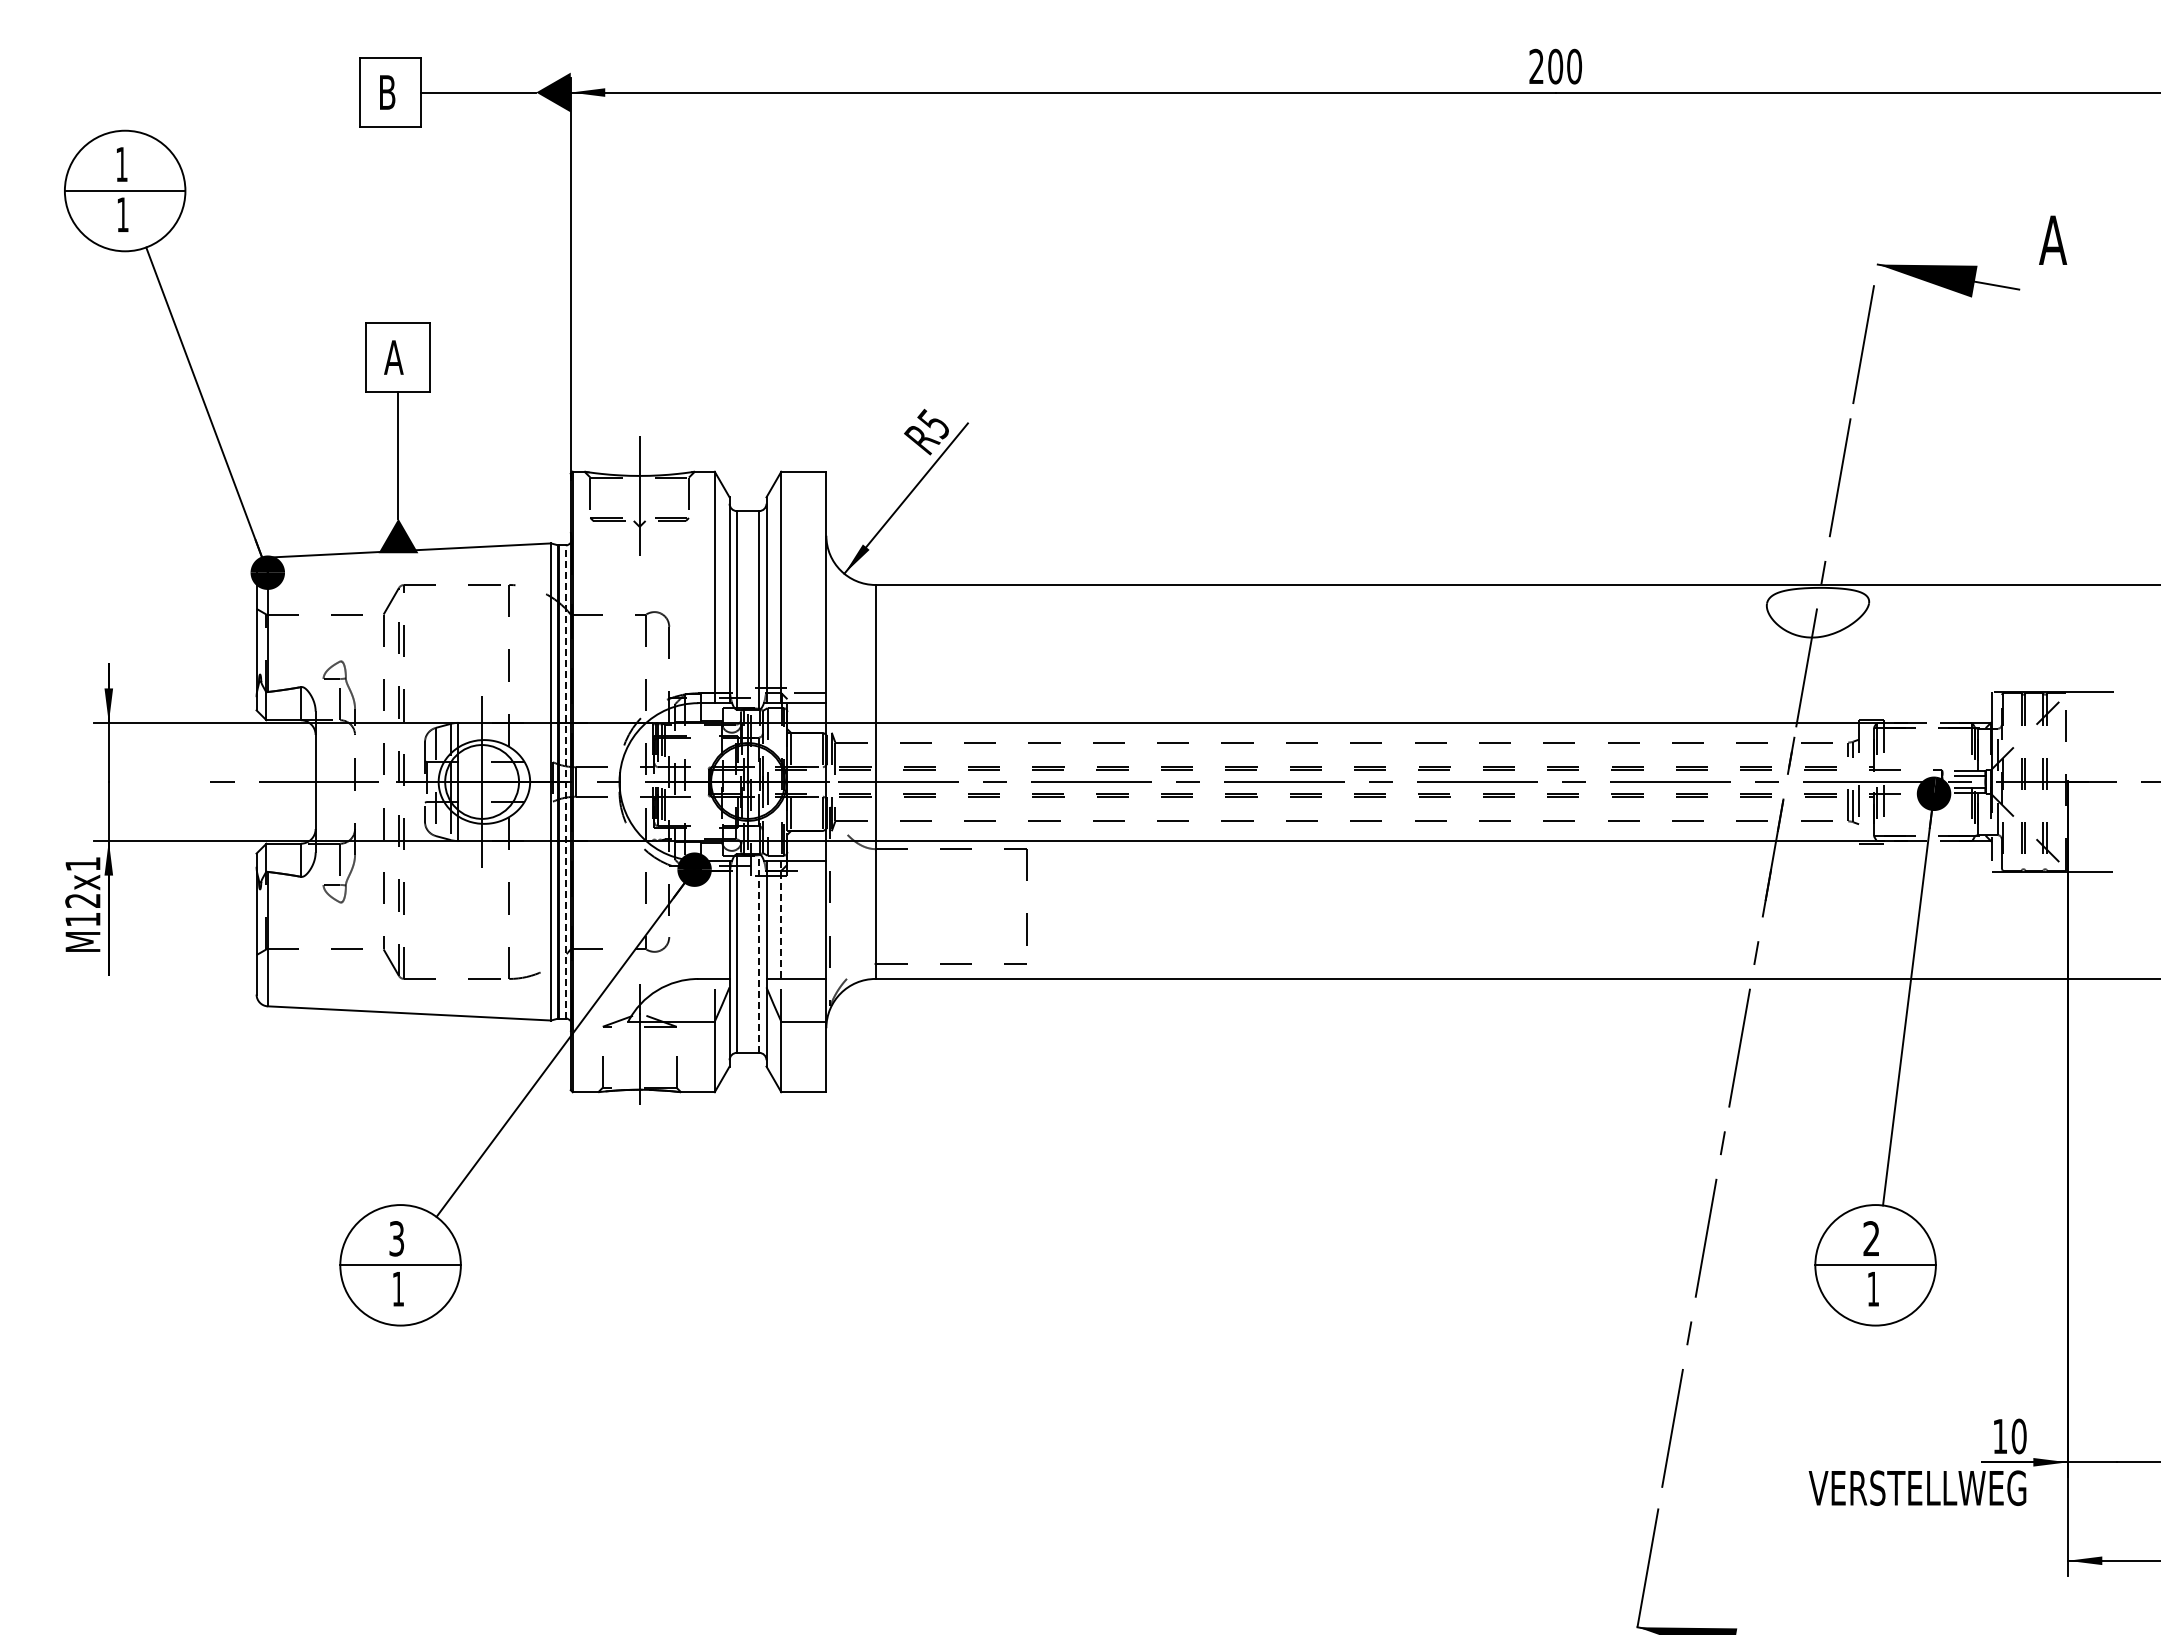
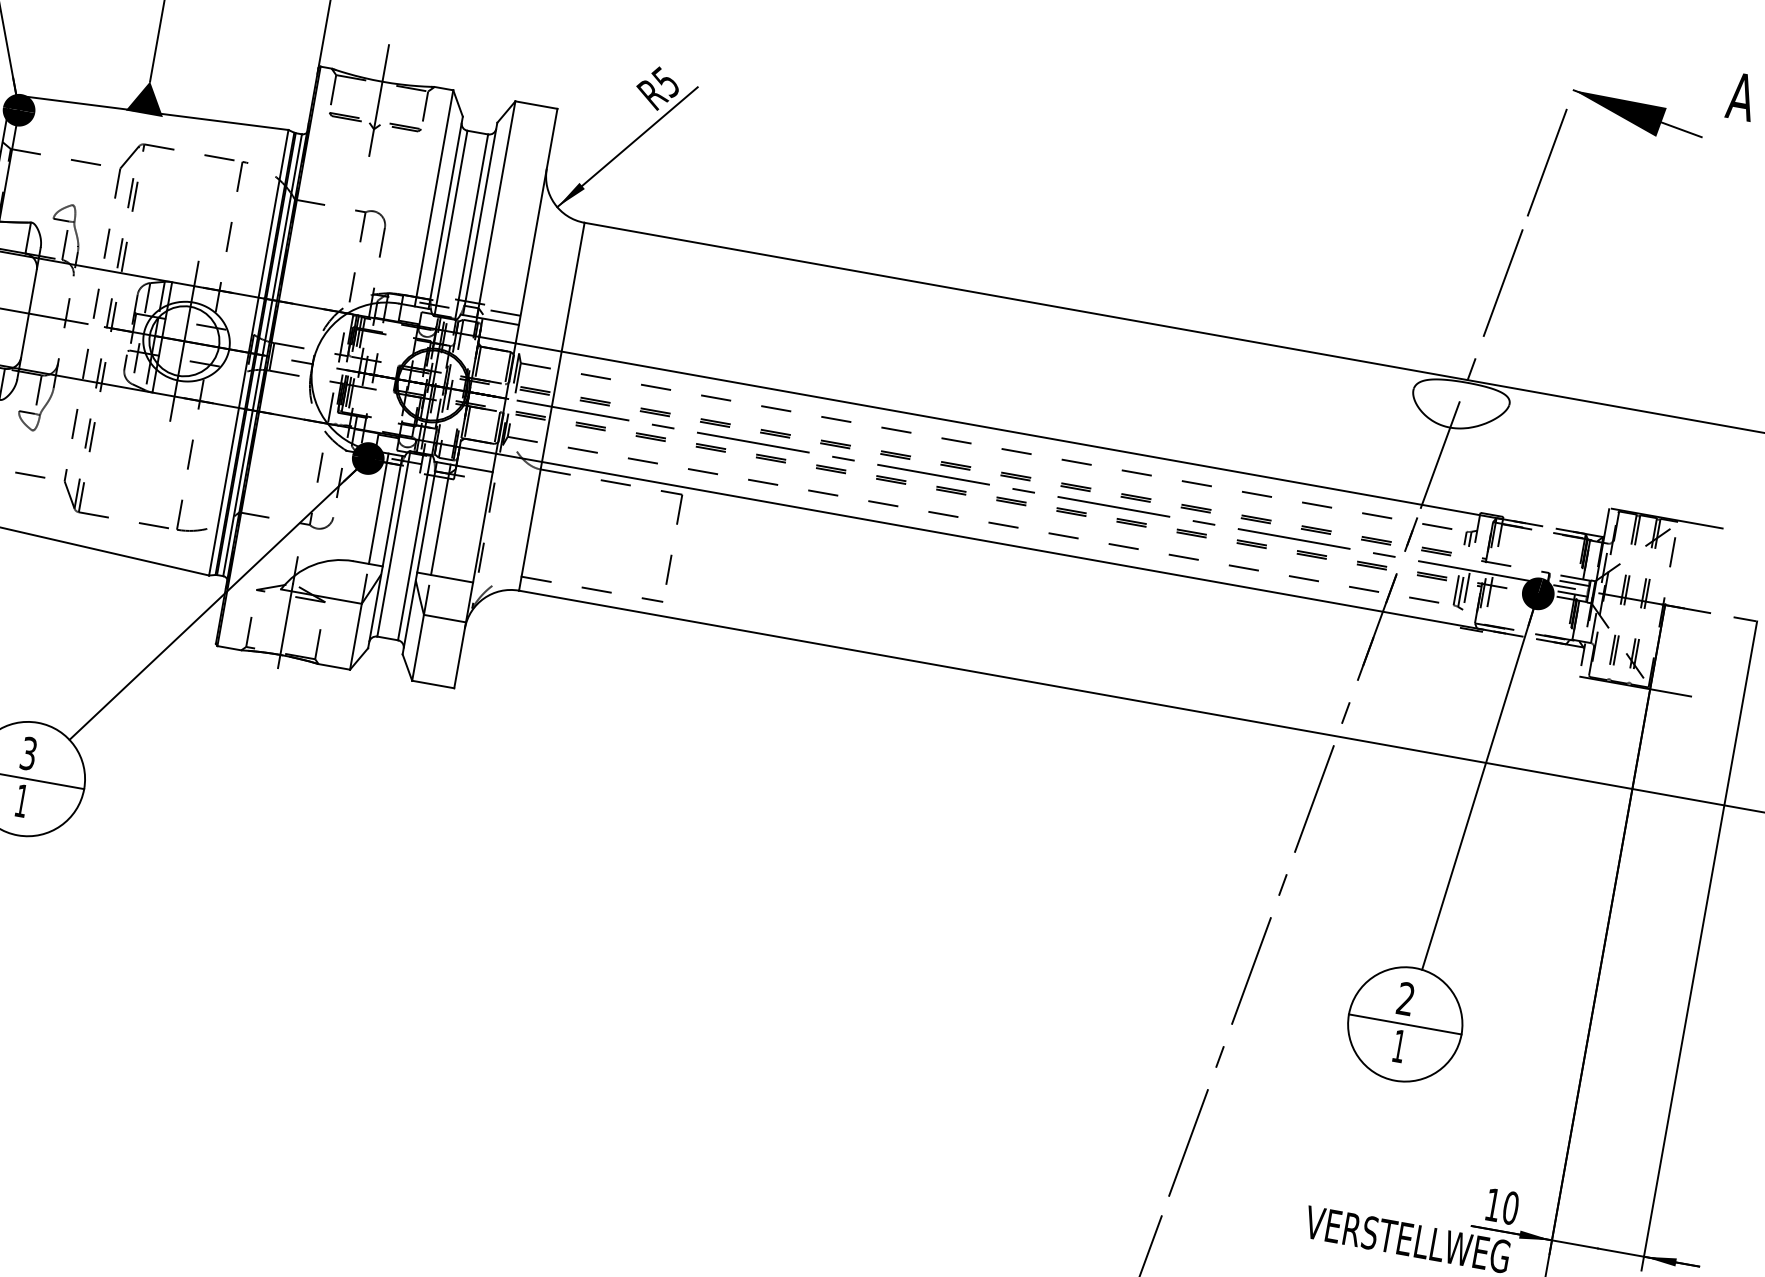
line: (565, 781) -> (262, 354), dashed -> solid
line: (714, 919) -> (378, 508), added
line: (781, 920) -> (440, 520), dashed -> solid
line: (759, 953) -> (414, 547), dashed -> solid

